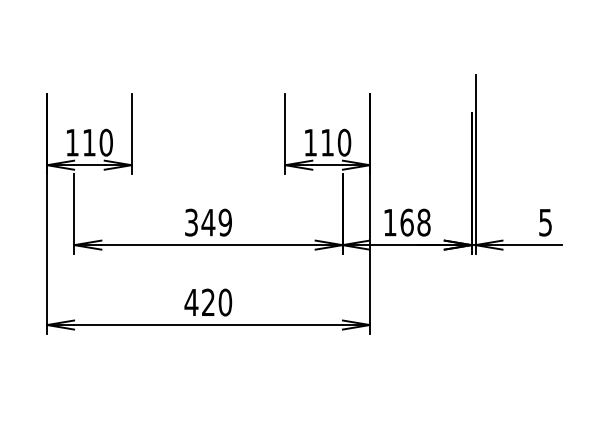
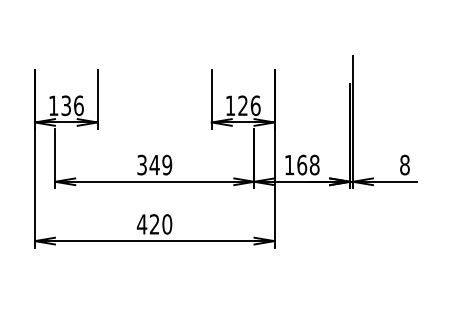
text: (97, 142) -> (72, 105), 110 -> 136
text: (336, 142) -> (249, 105), 110 -> 126
text: (544, 221) -> (404, 164), 5 -> 8

